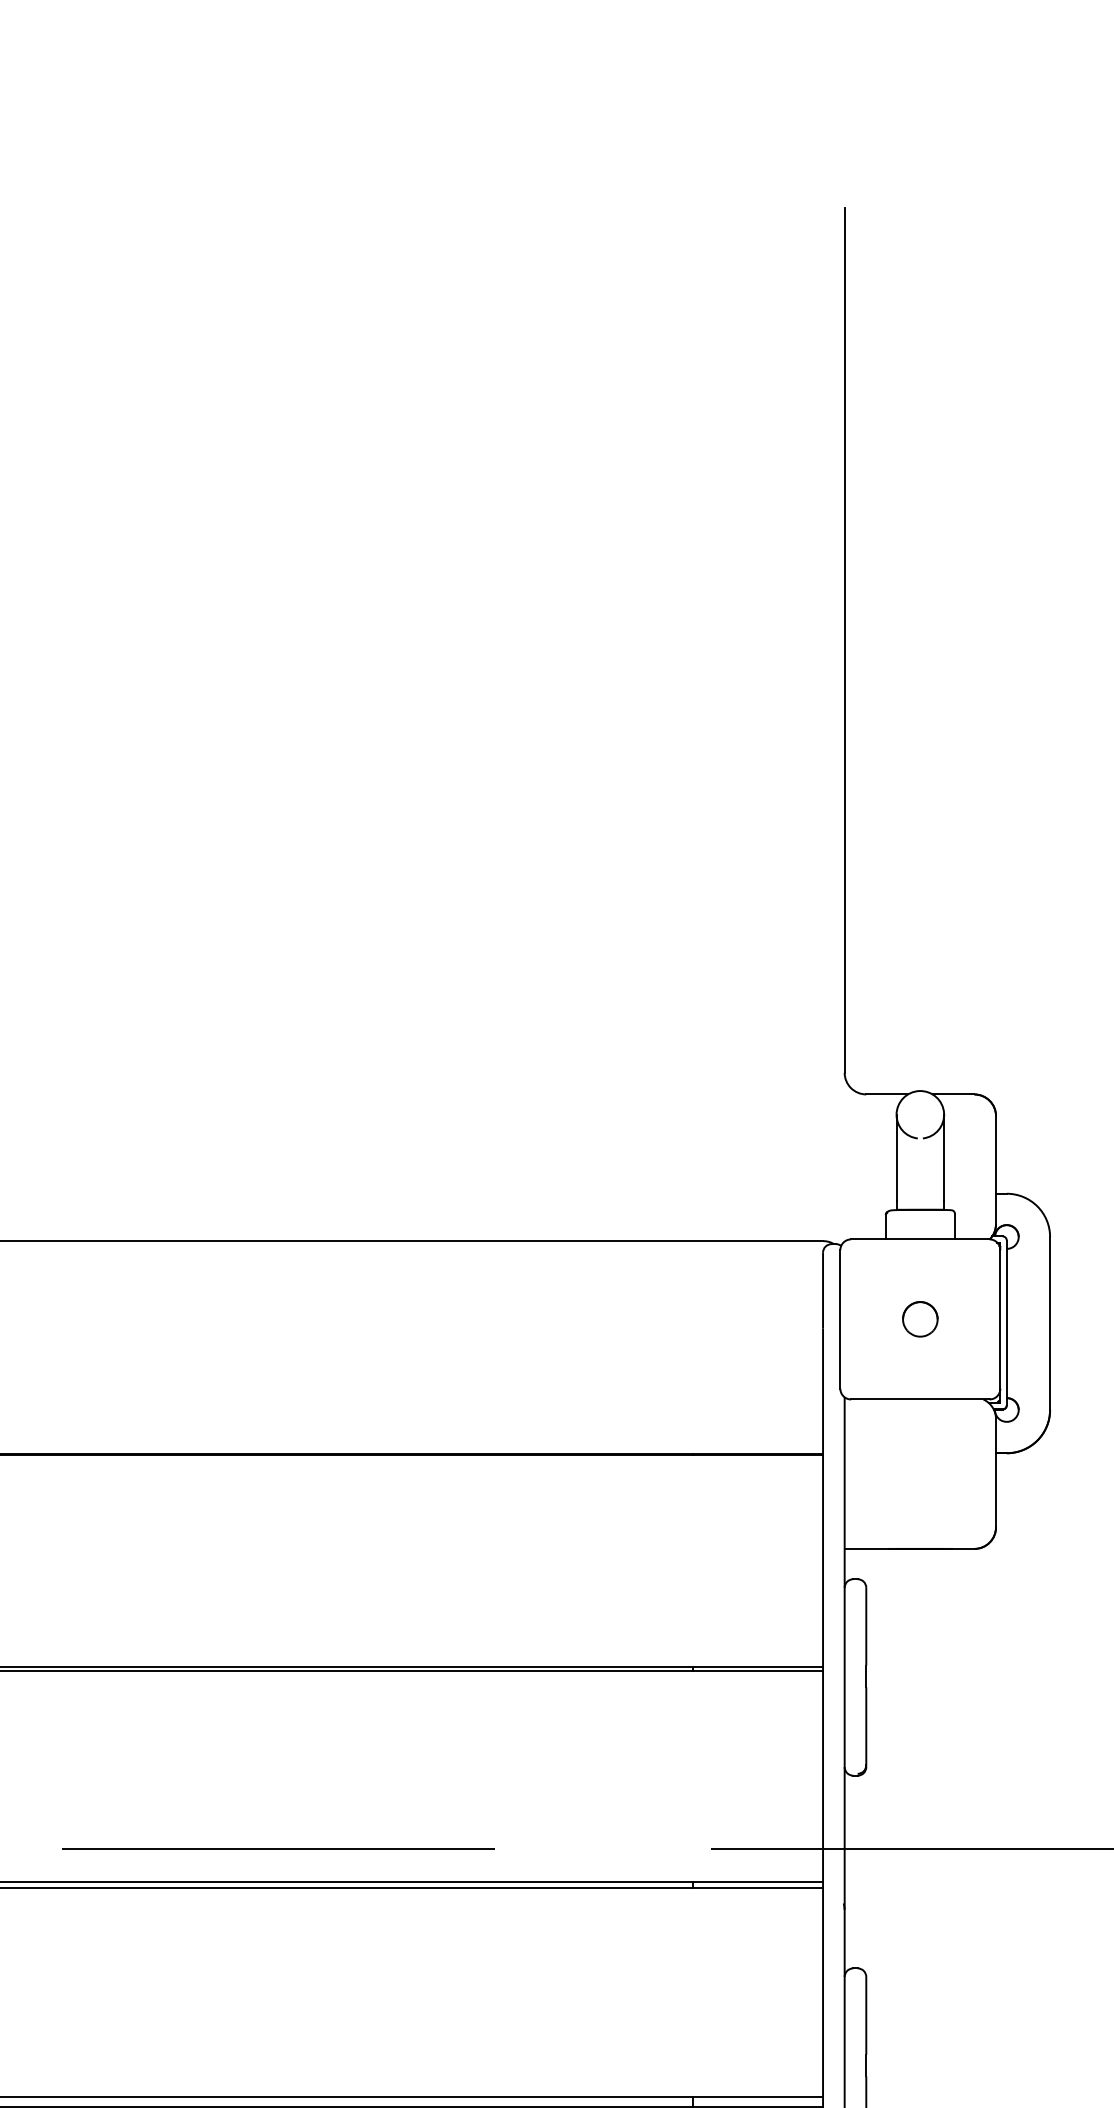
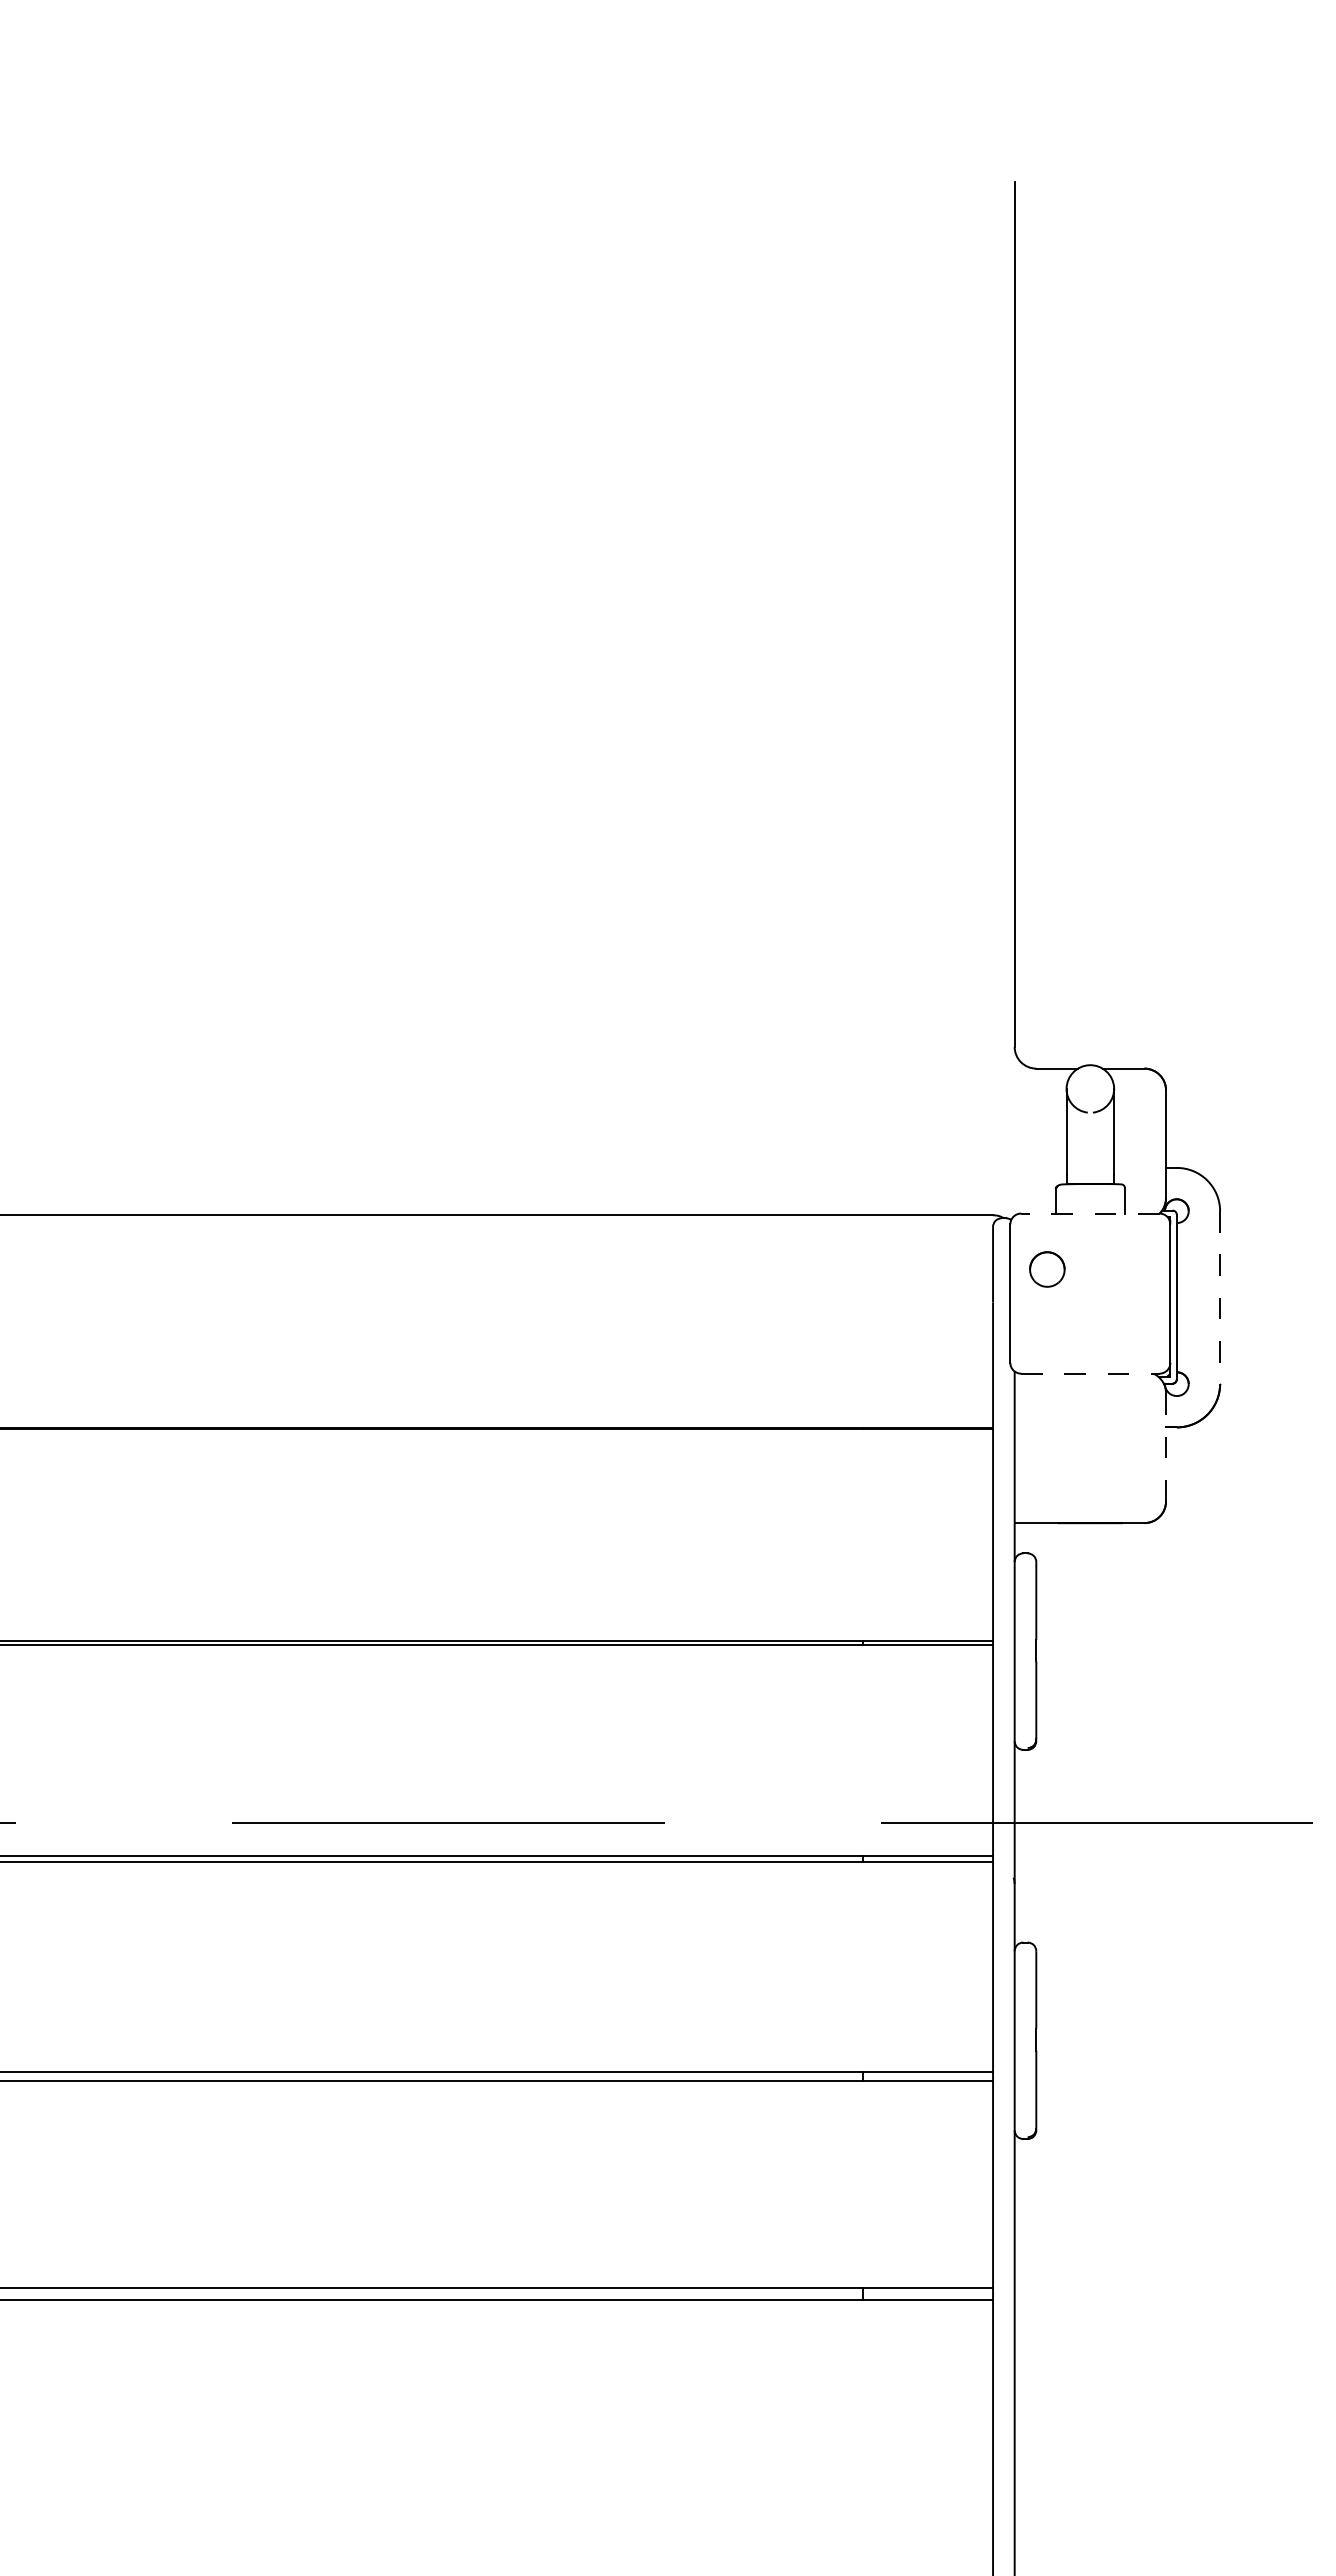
line: (919, 1239) -> (1089, 1213), solid -> dashed
part: (920, 1319) -> (1047, 1269), moved
line: (1050, 1324) -> (1220, 1298), solid -> dashed
line: (920, 1399) -> (1090, 1373), solid -> dashed
line: (996, 1472) -> (1166, 1446), solid -> dashed

